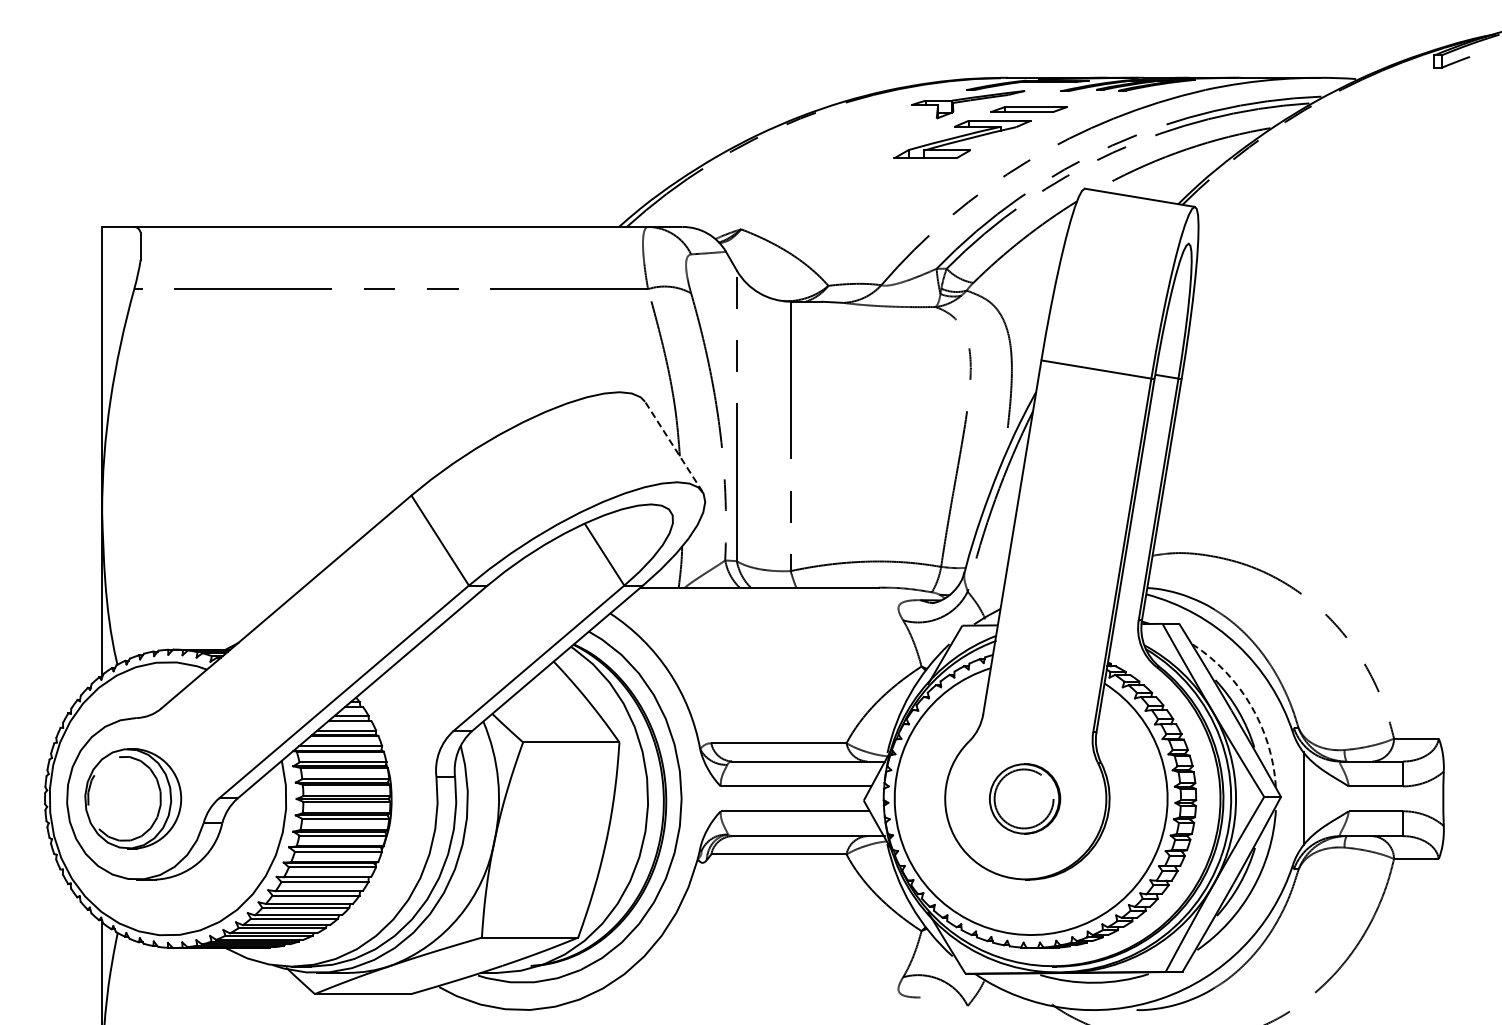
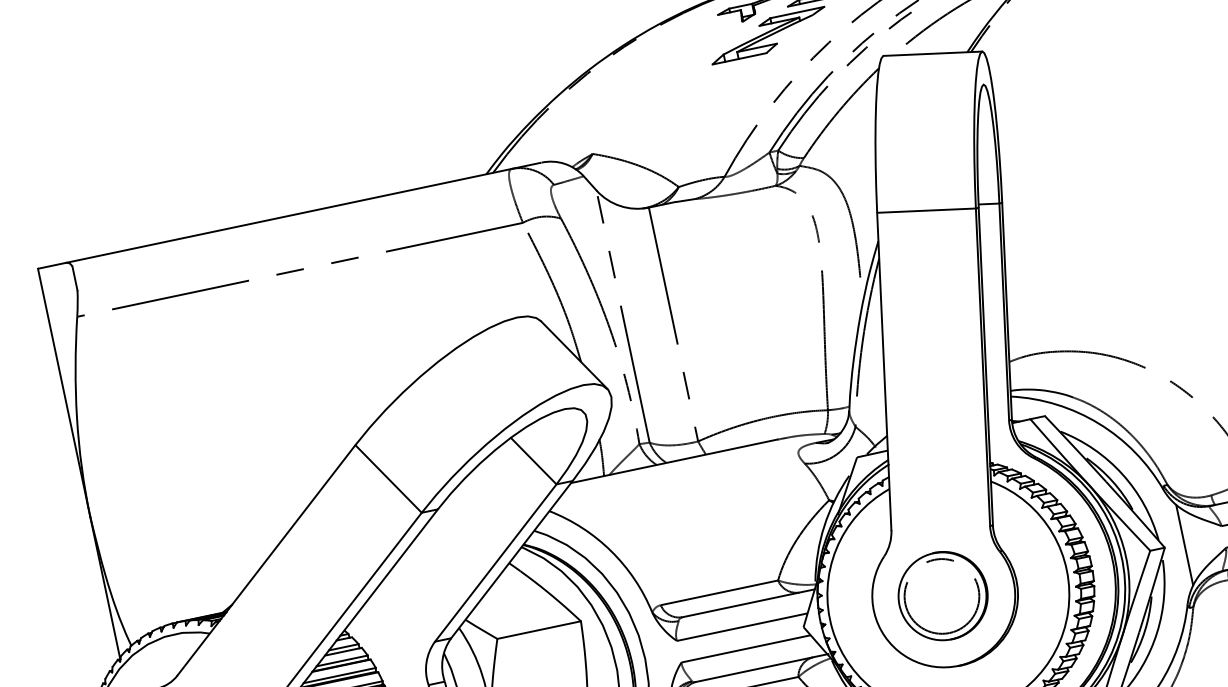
line: (673, 446) -> (573, 354), dashed -> solid
arc: (1251, 706) -> (1122, 474), dashed -> solid
part: (1024, 798) -> (942, 595), size x1.43

